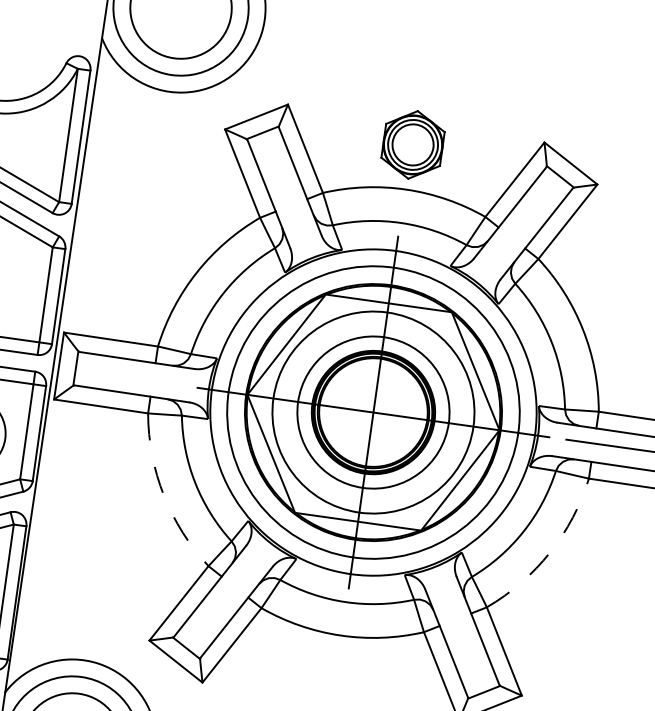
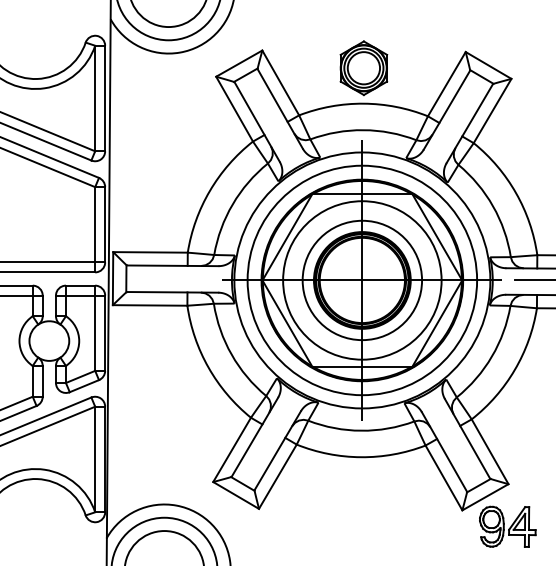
arc: (163, 495) -> (208, 367), dashed -> solid
arc: (549, 551) -> (514, 369), dashed -> solid

